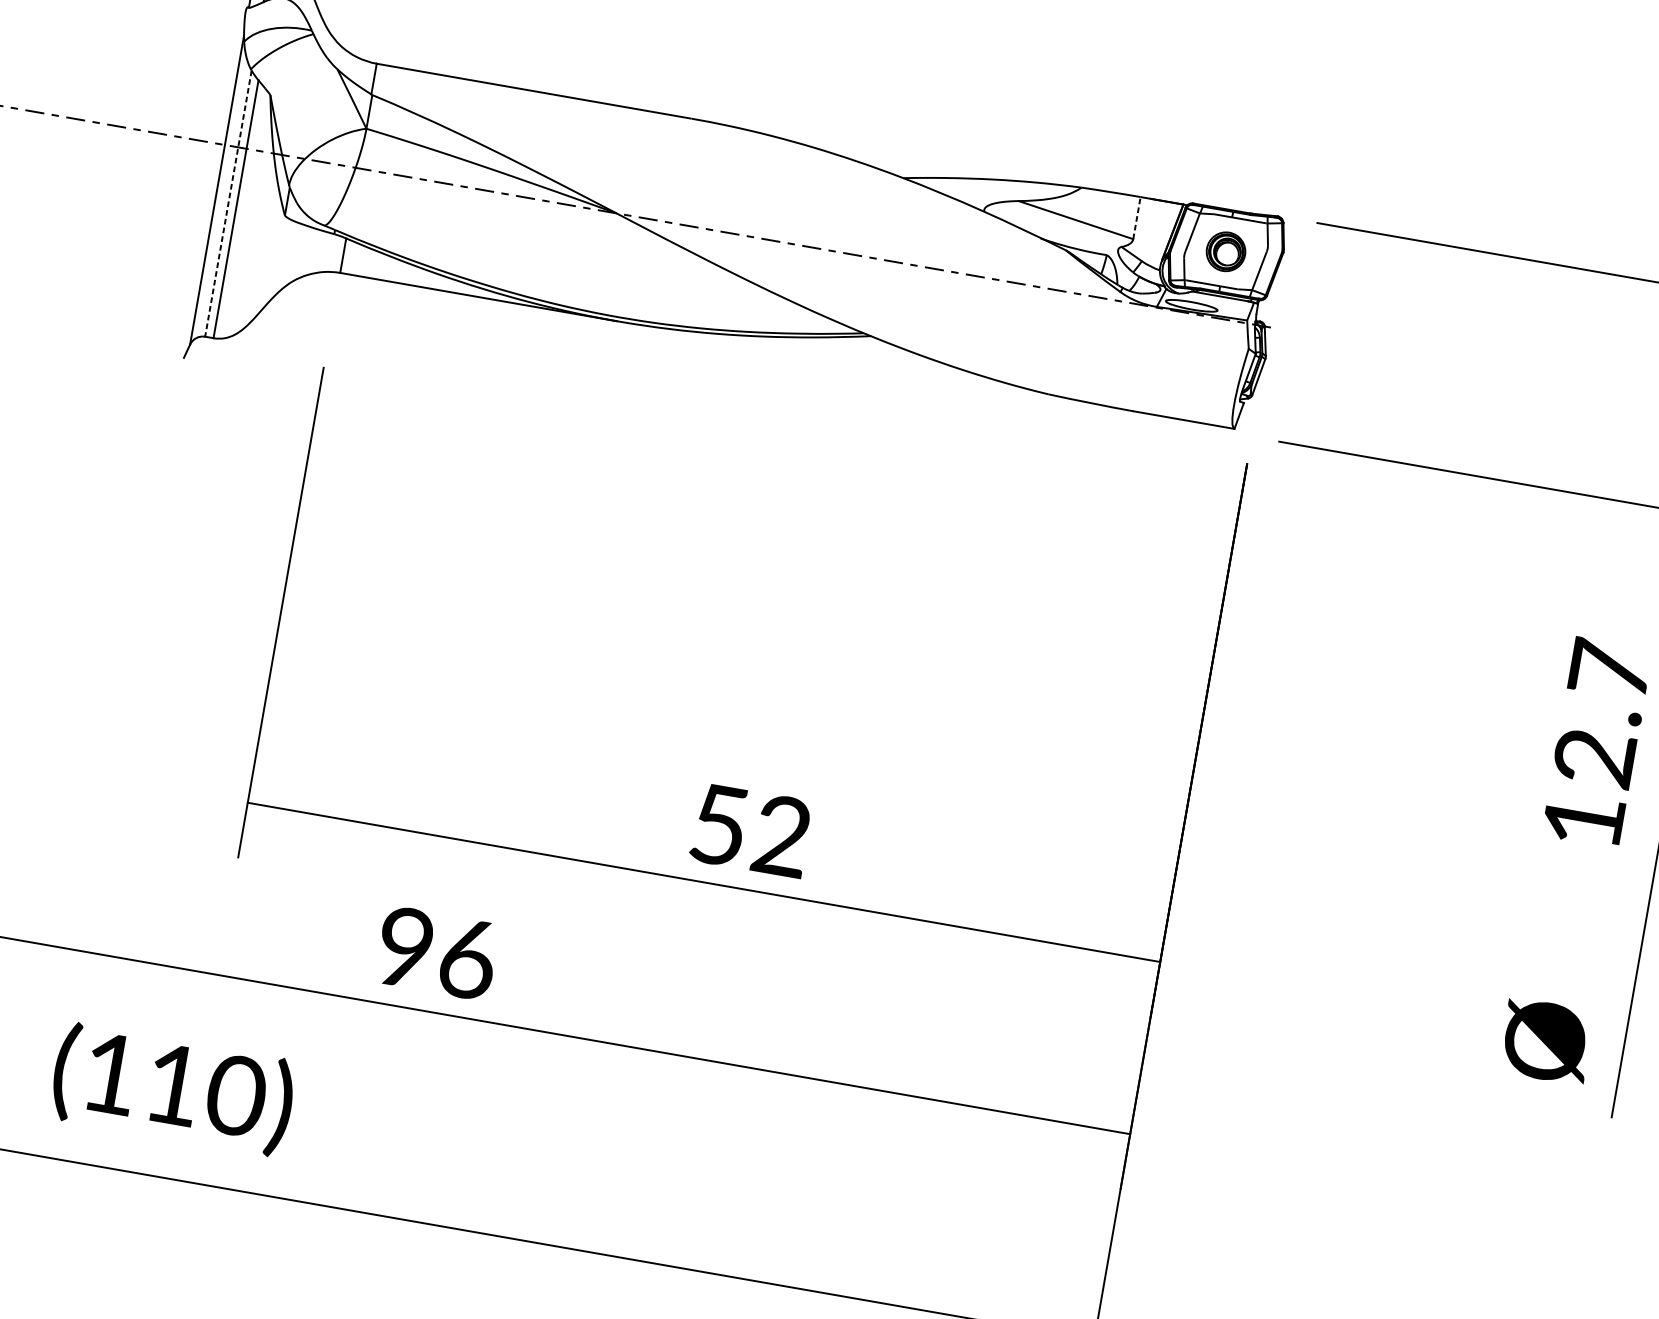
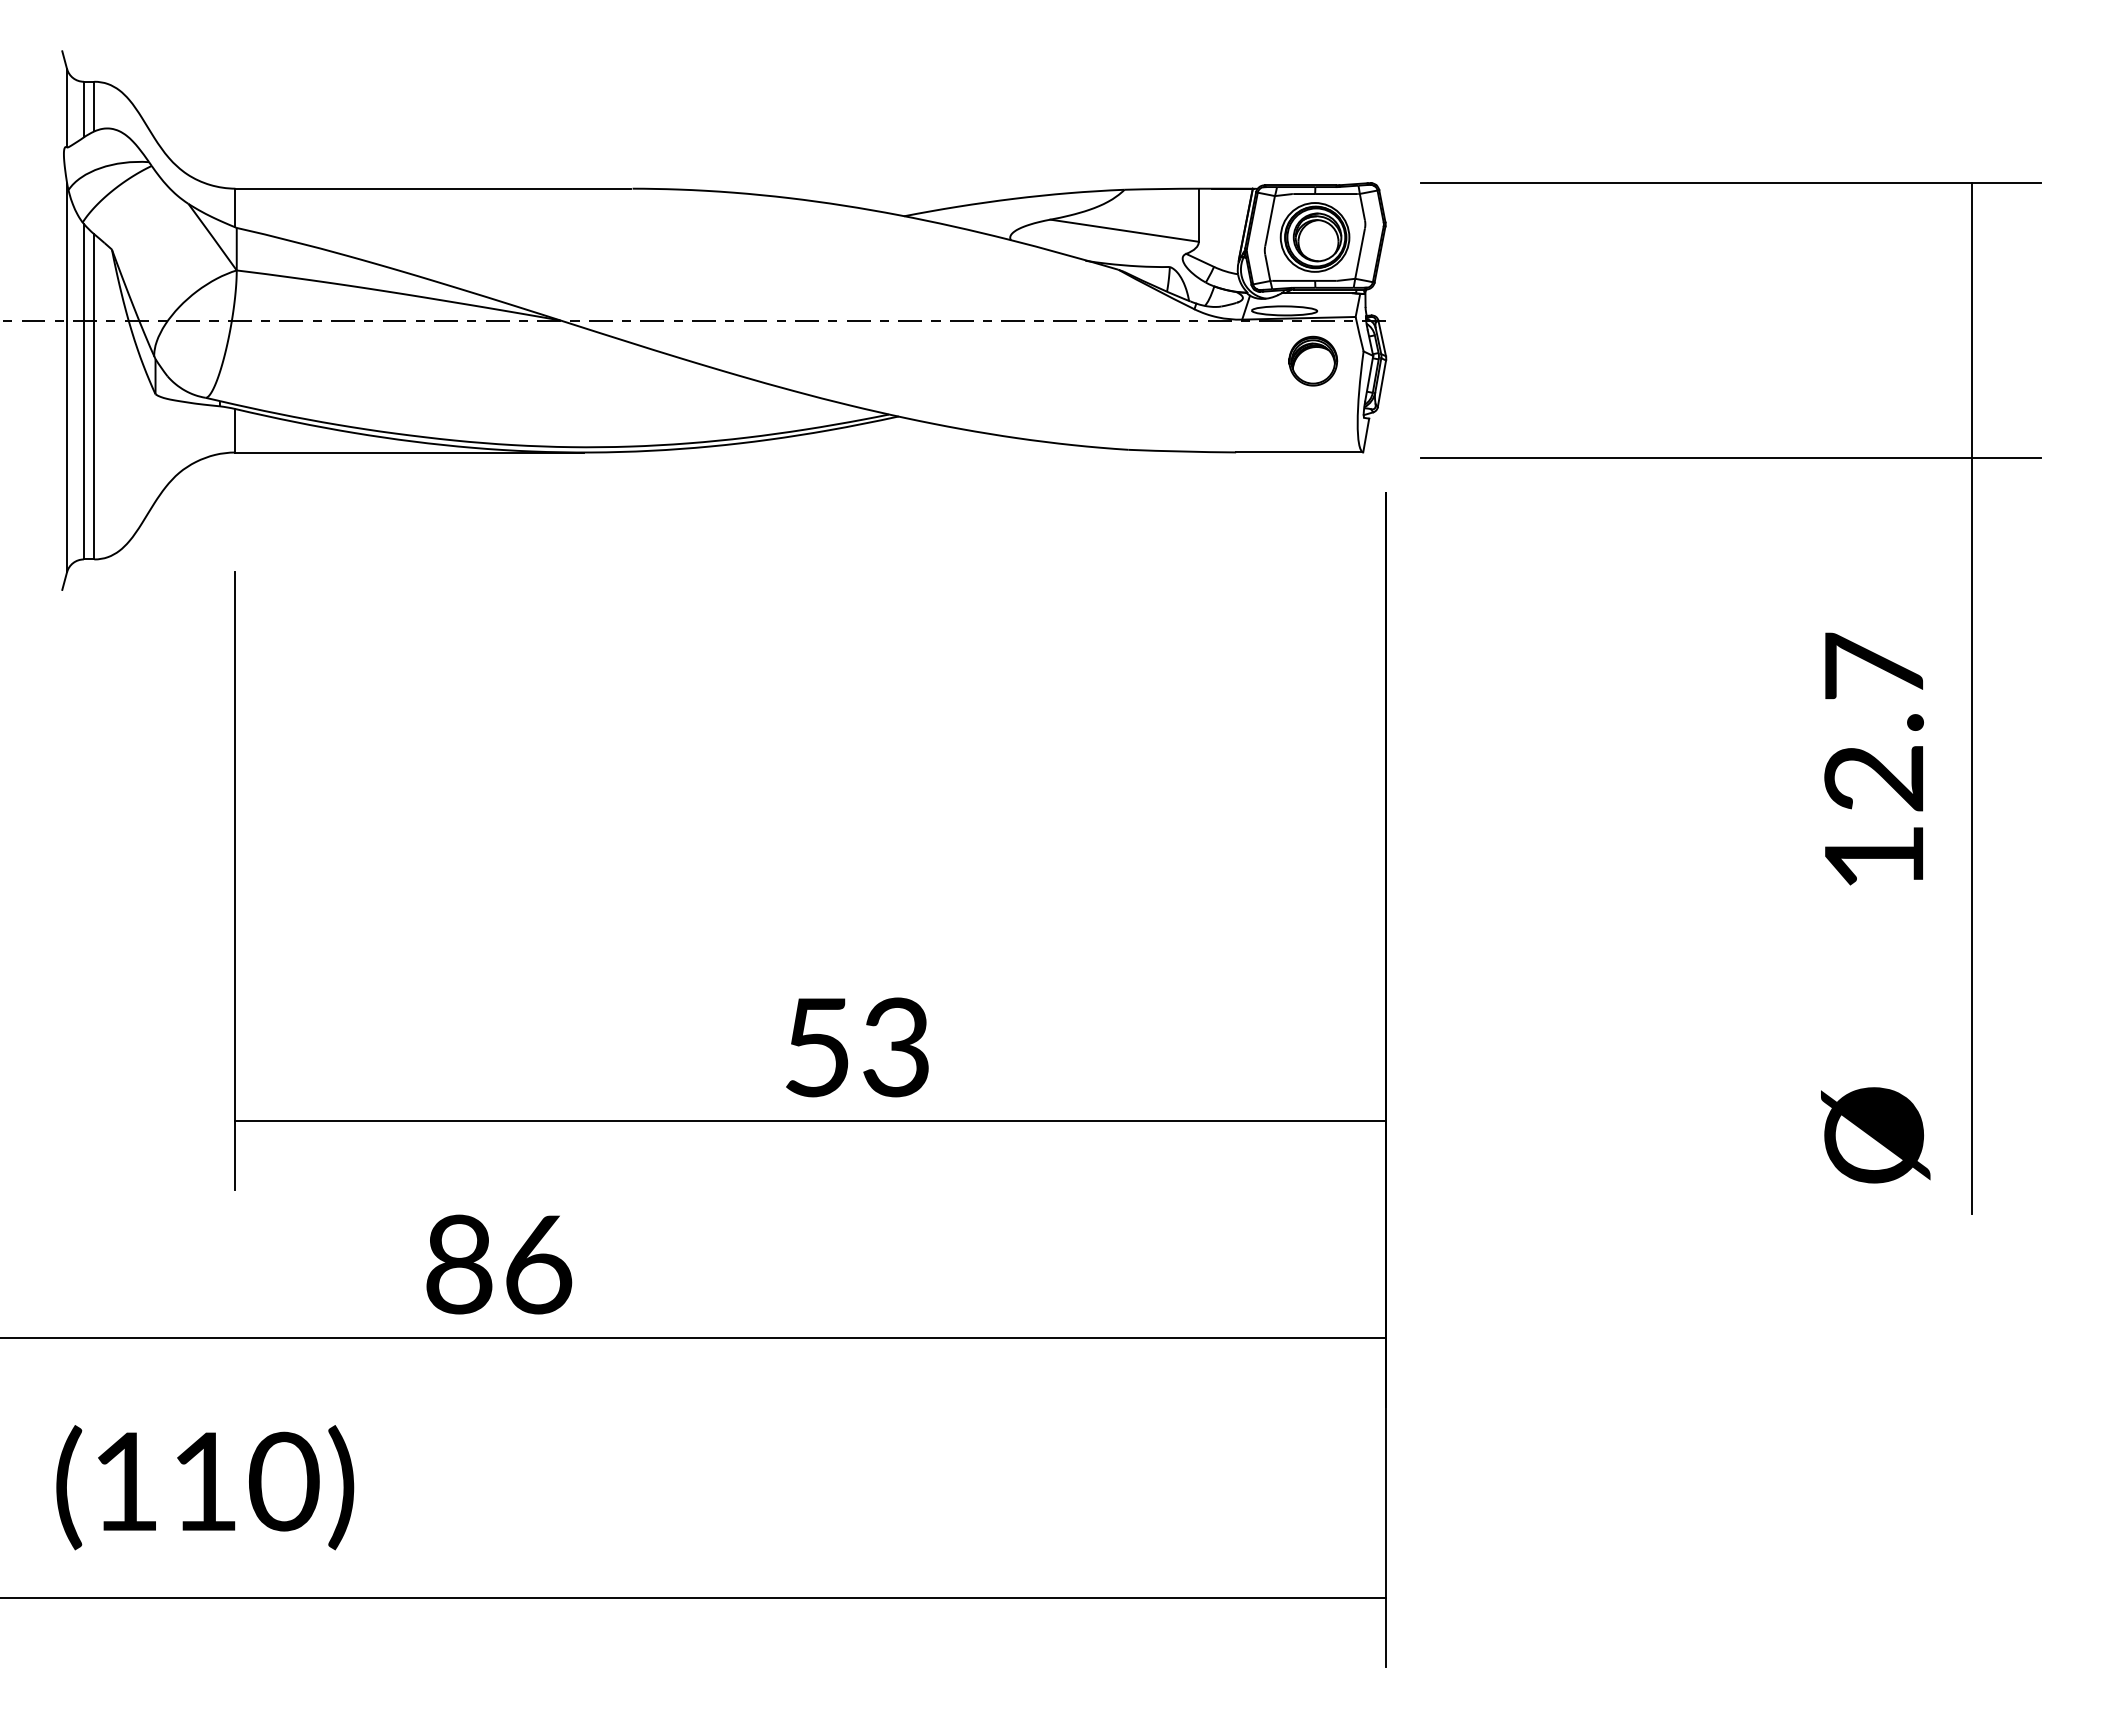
line: (228, 203) -> (83, 391), dashed -> solid
line: (1136, 218) -> (1198, 215), dashed -> solid
part: (1225, 251) -> (1314, 237), size x1.43
part: (1207, 349) -> (1313, 360), added
text: (781, 836) -> (895, 1047), 52 -> 53
text: (405, 948) -> (459, 1265), 96 -> 86

